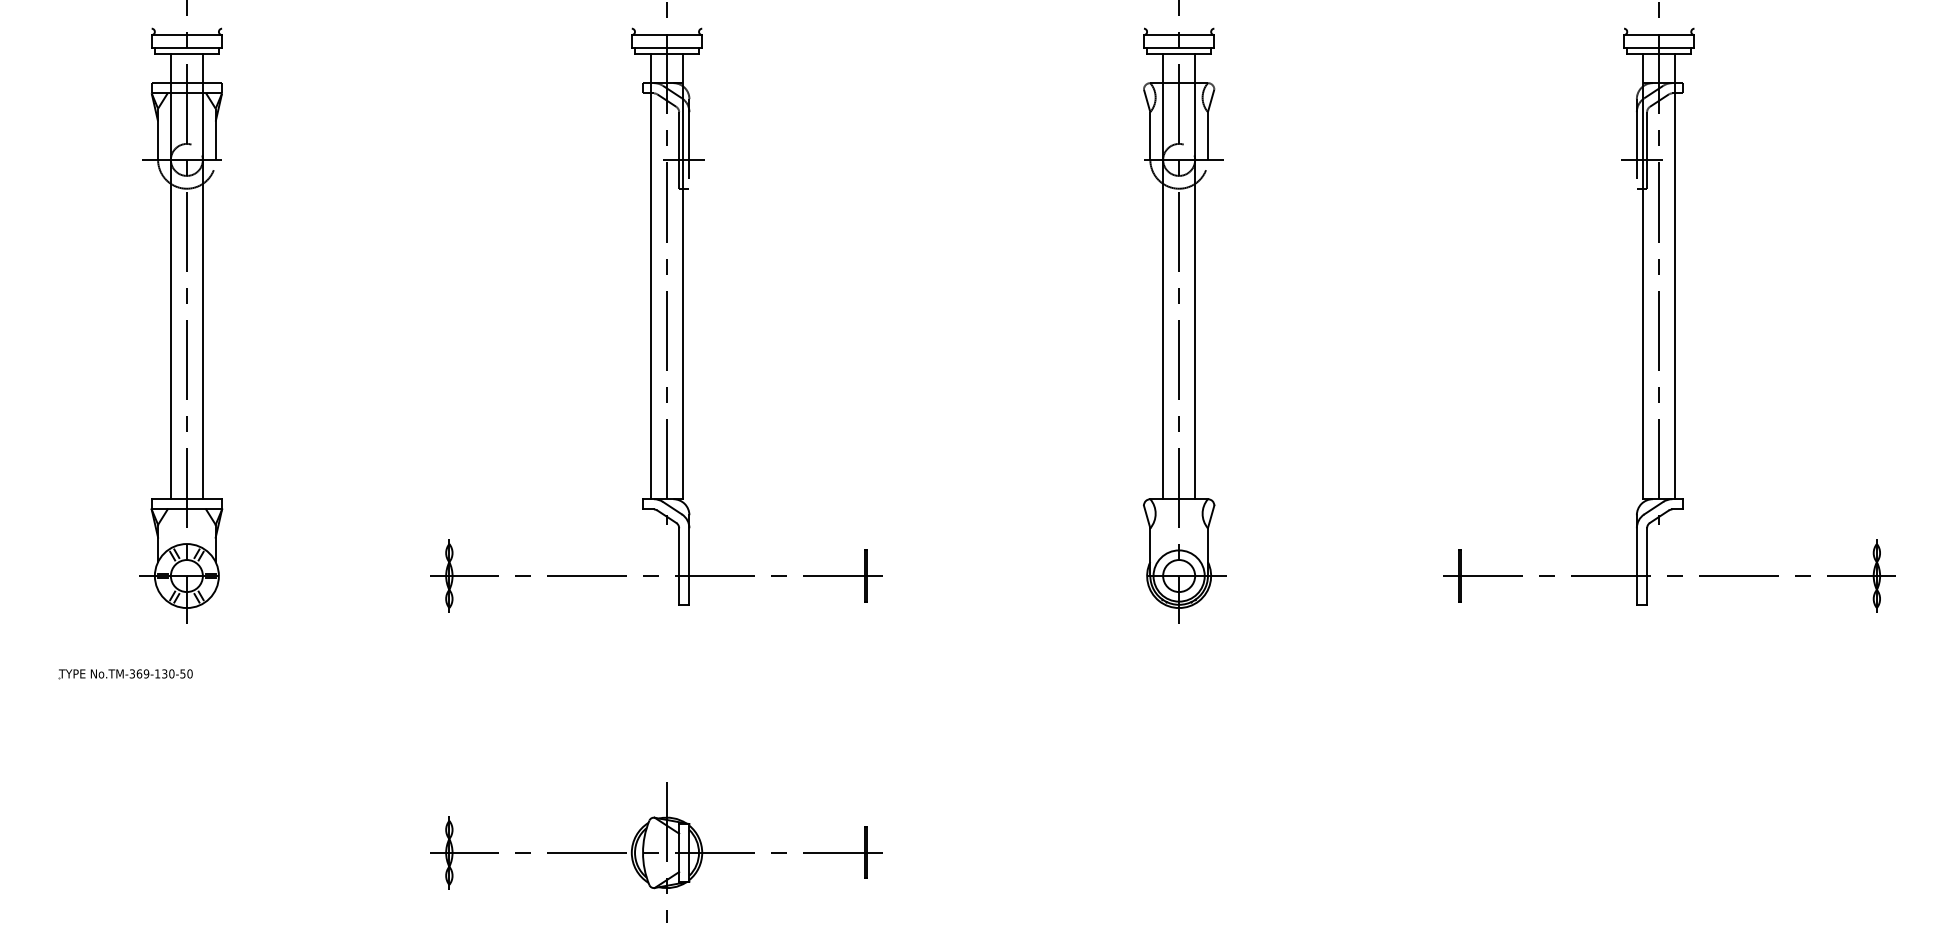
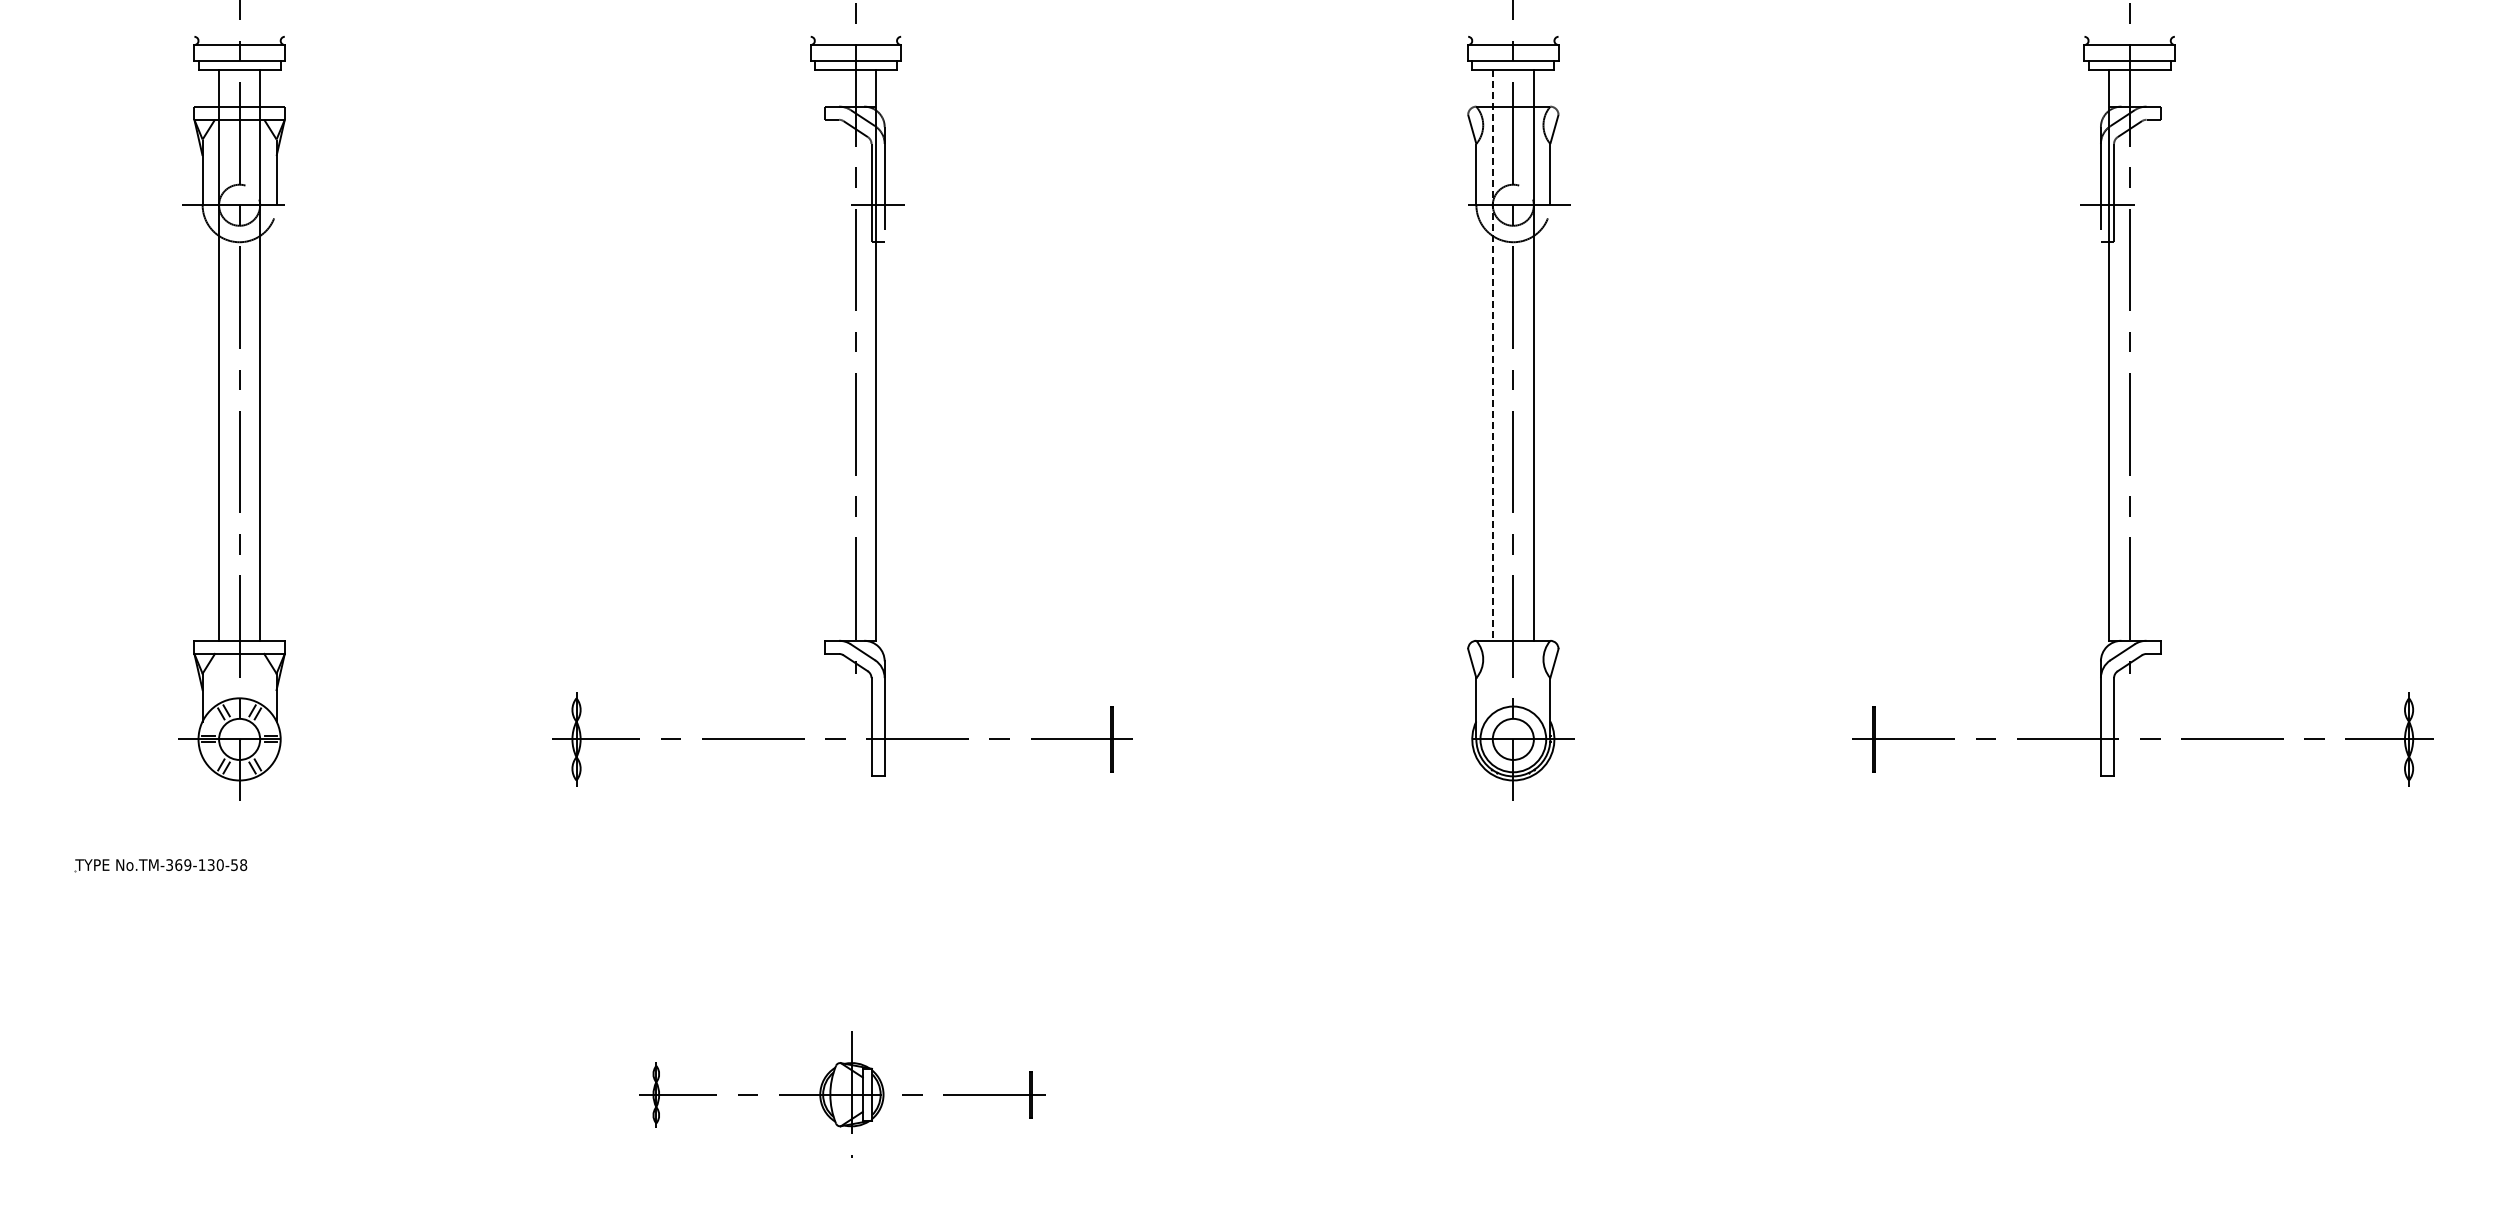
line: (651, 276) -> (835, 354), removed
line: (1162, 276) -> (1492, 355), solid -> dashed
line: (1675, 276) -> (2150, 354), removed
text: (189, 673) -> (243, 864), No.TM-369-130-50 -> No.TM-369-130-58
part: (656, 852) -> (842, 1094), size x0.7

